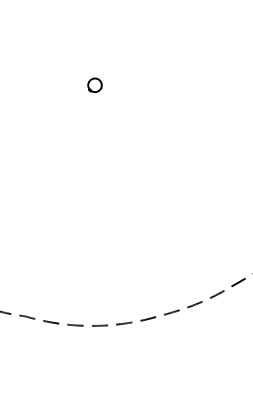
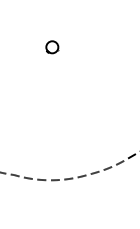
part: (94, 84) -> (52, 46), size x1.6

